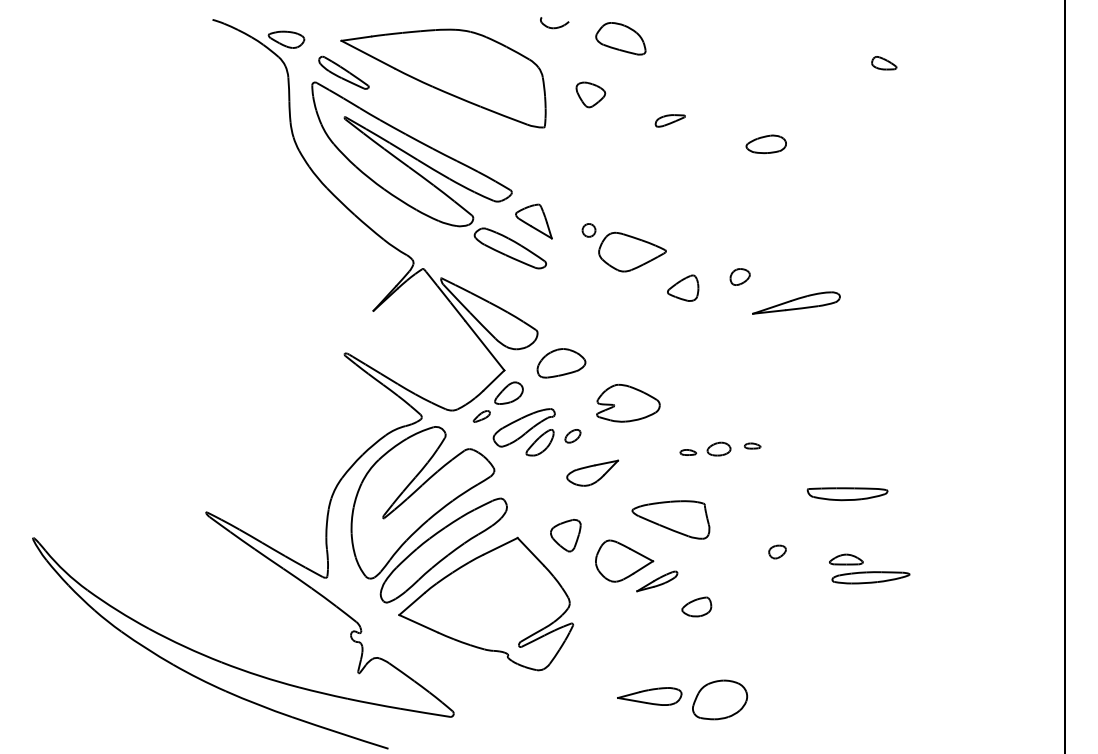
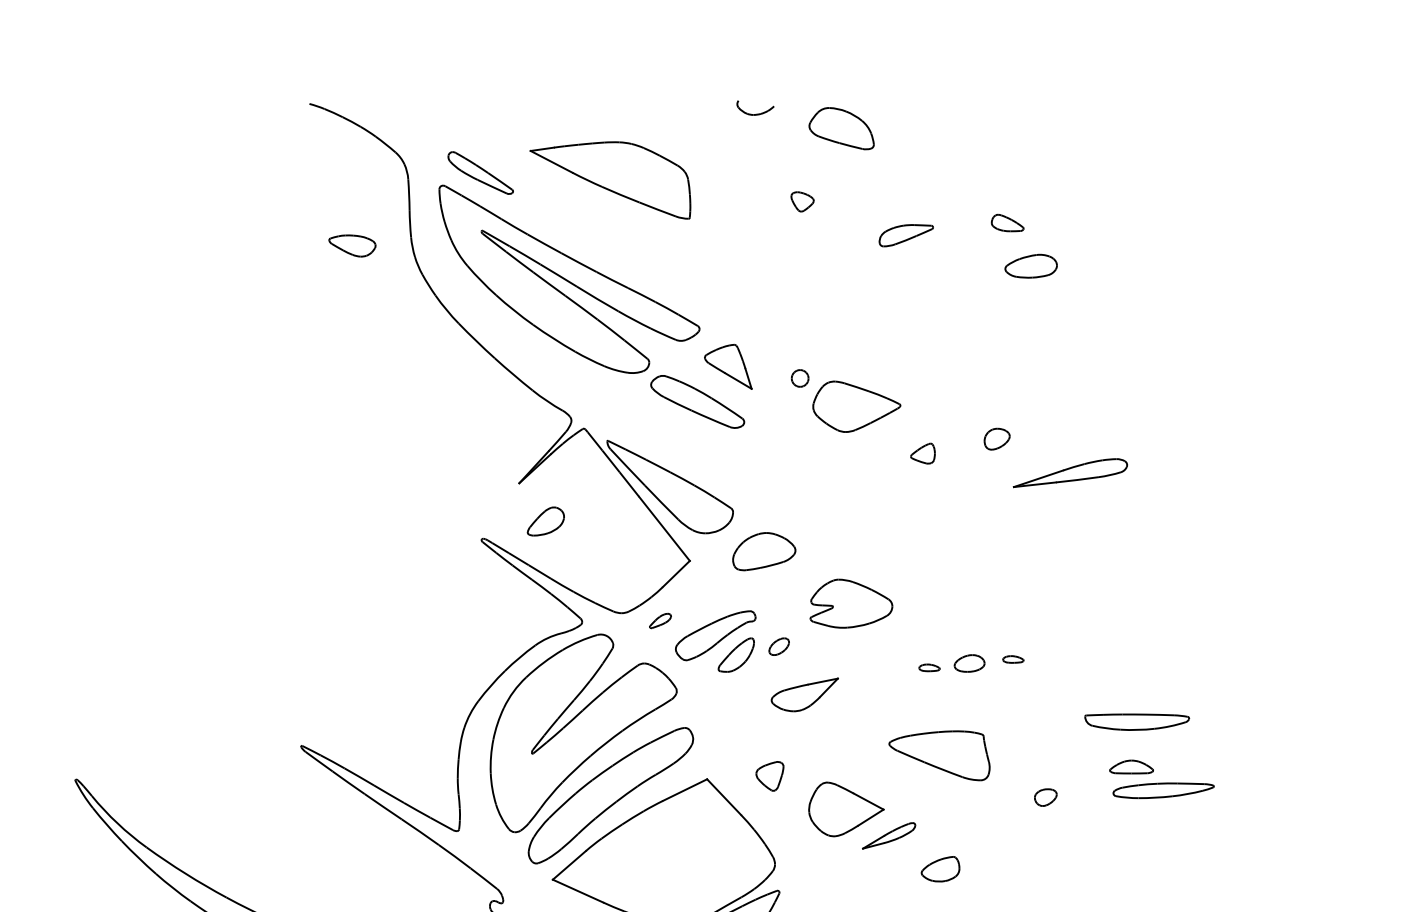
part: (286, 39) -> (352, 245), moved
part: (884, 63) -> (1007, 223), moved
part: (443, 78) -> (610, 180), size x0.6
part: (590, 94) -> (802, 201), size x0.6
part: (669, 120) -> (905, 235), size x1.4
part: (683, 287) -> (923, 452), size x0.6
part: (508, 392) -> (545, 520), moved
part: (670, 519) -> (938, 755), moved
part: (565, 535) -> (769, 776), size x0.7
part: (869, 568) -> (1161, 778), moved

